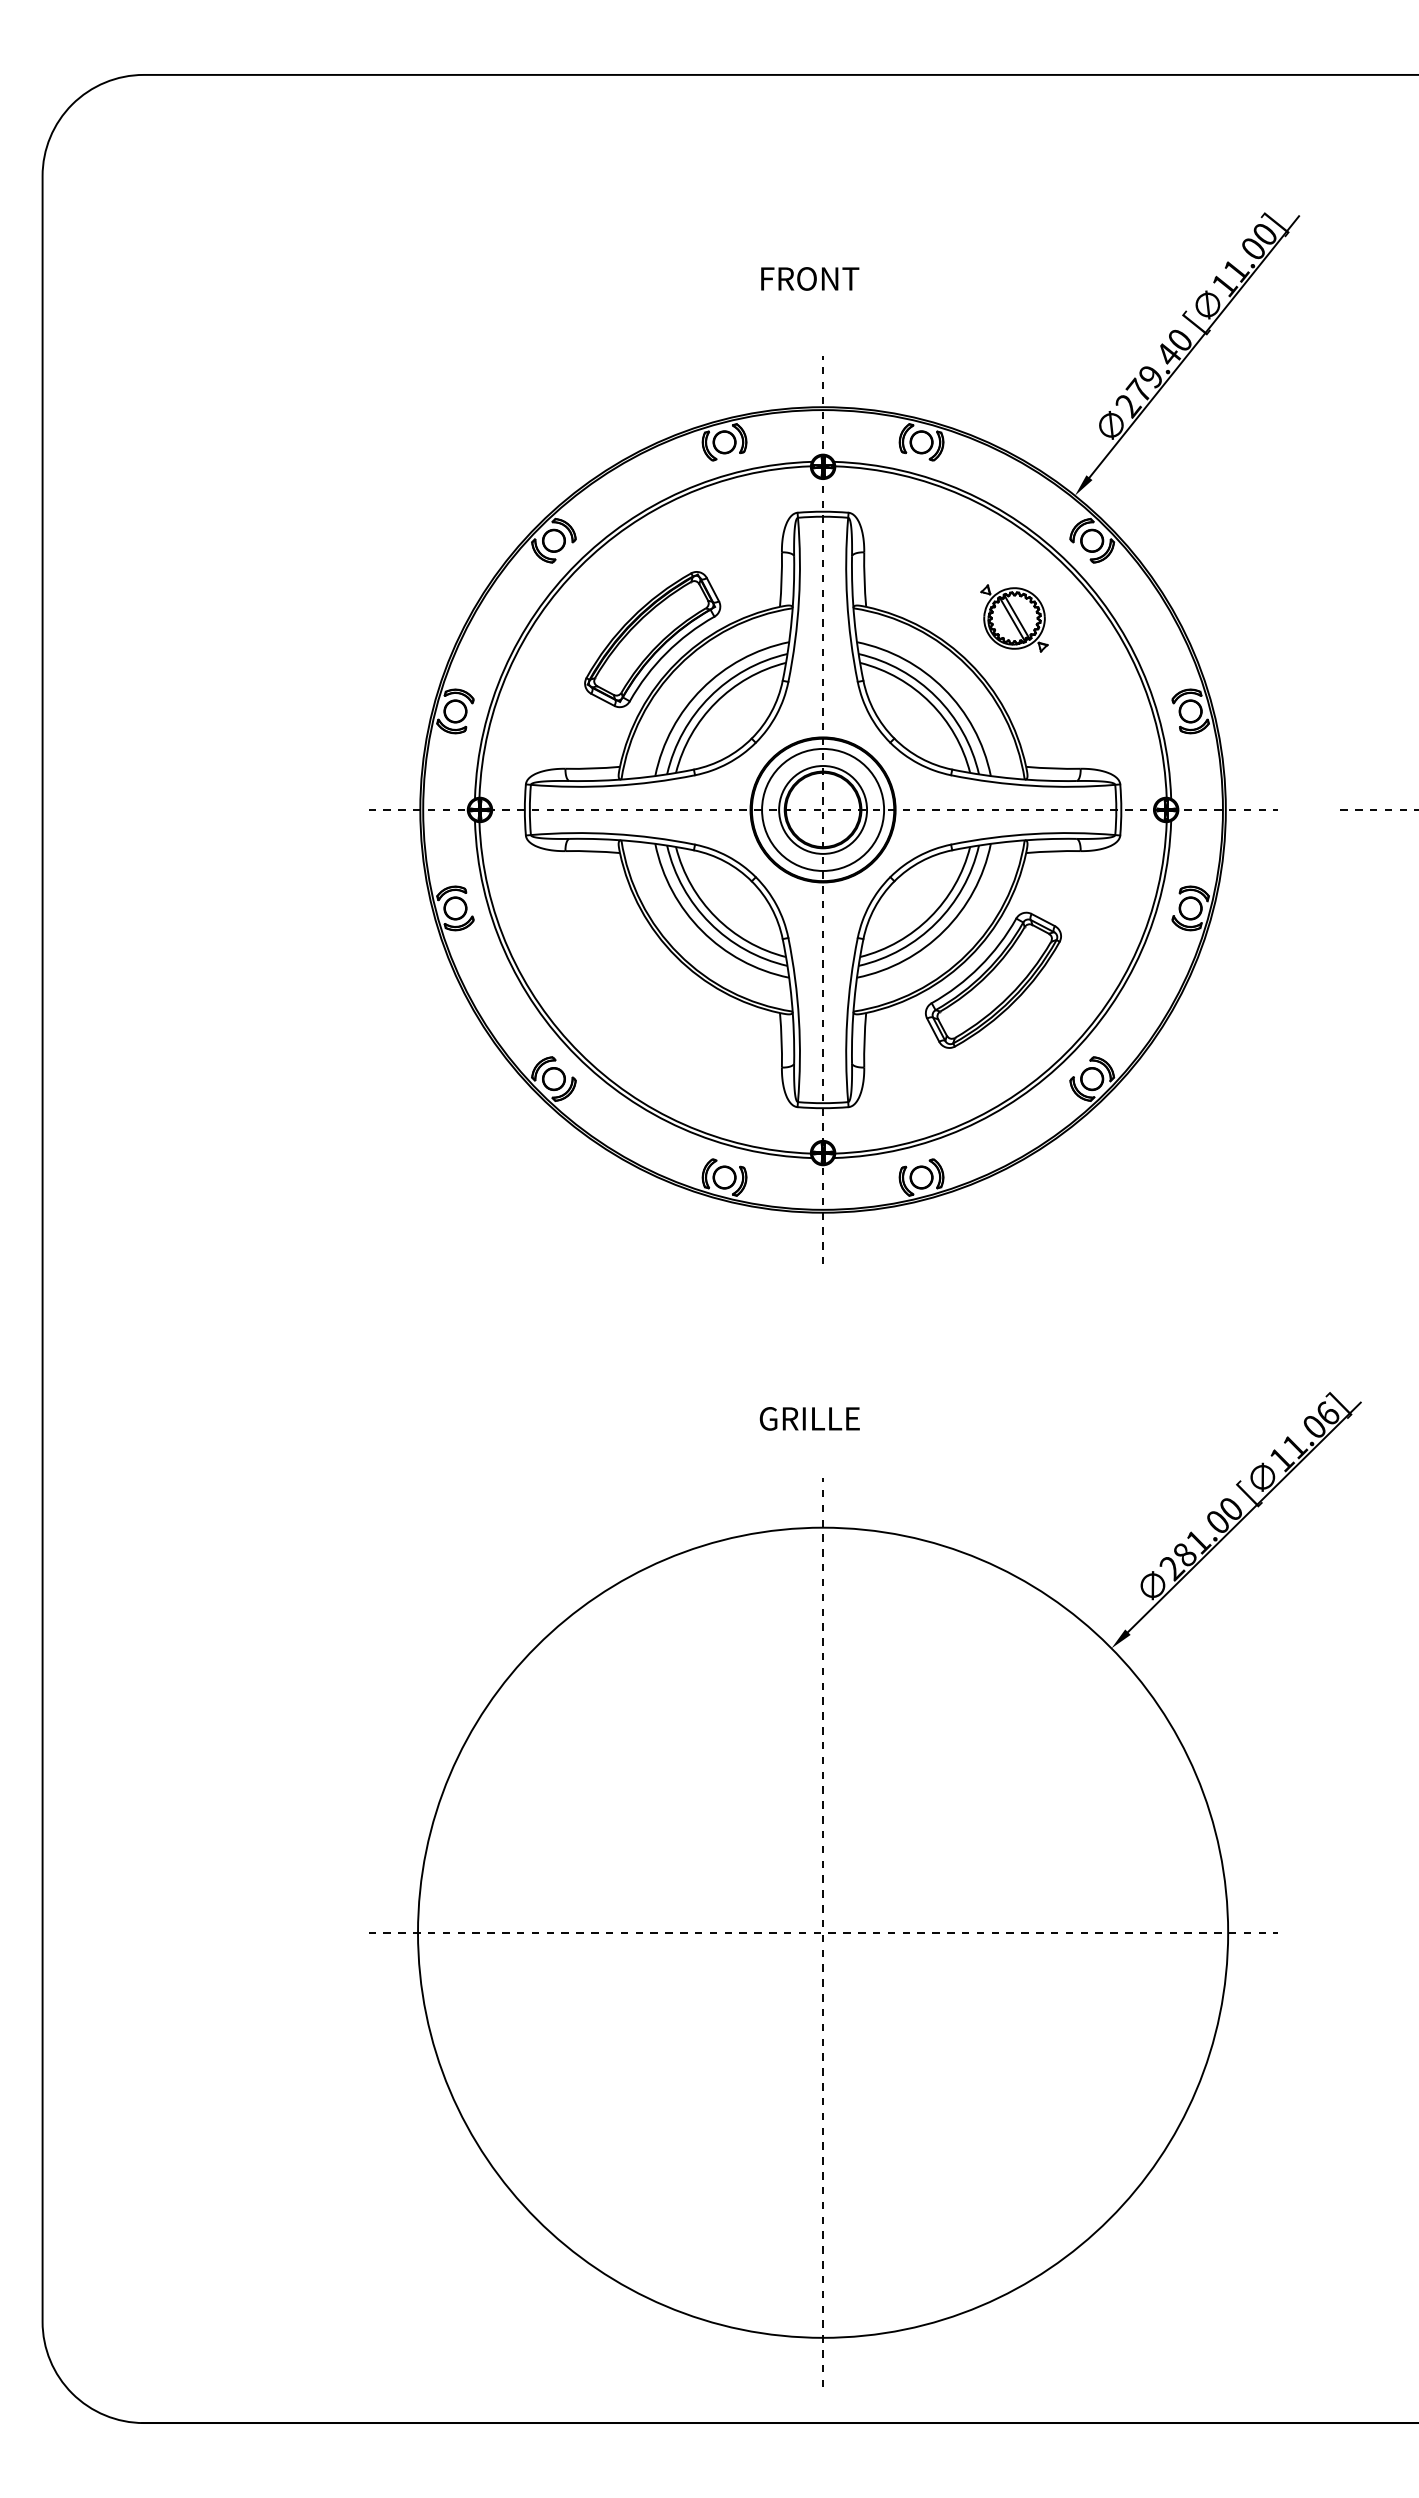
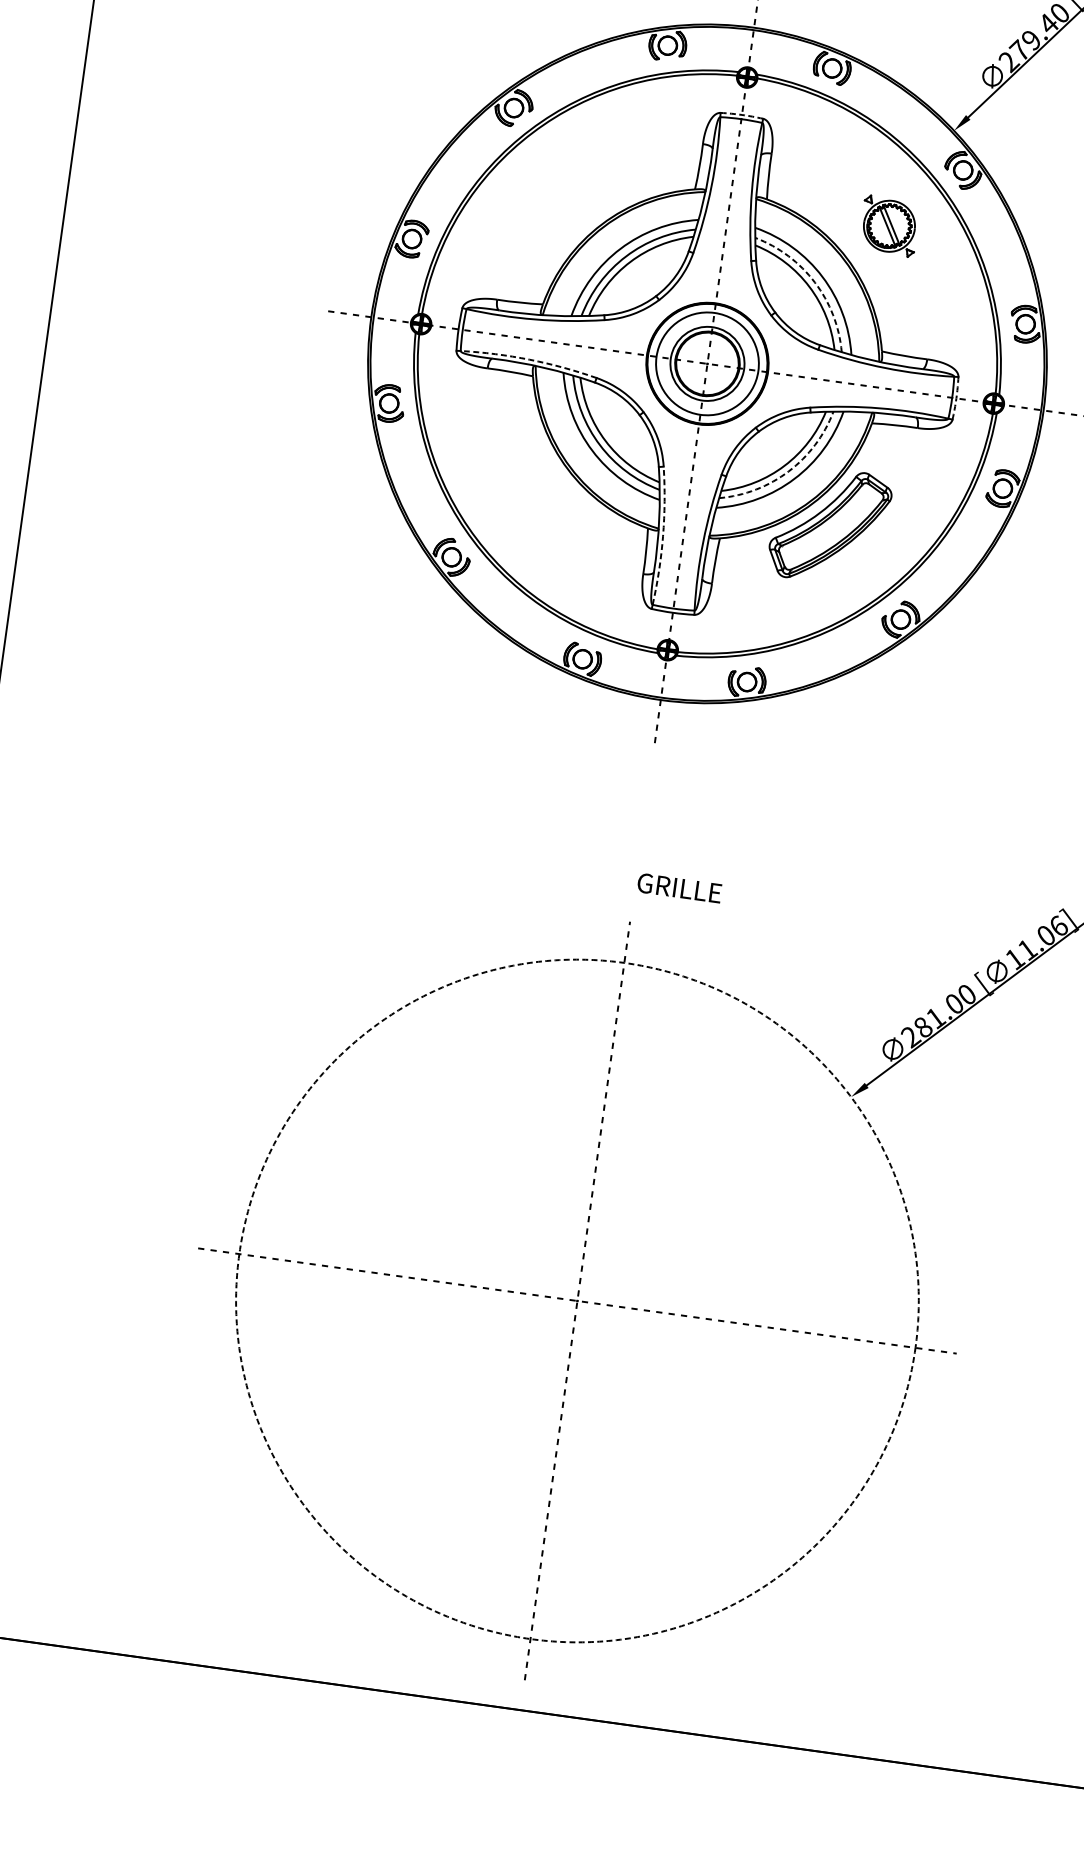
arc: (823, 511) -> (742, 114), solid -> dashed
part: (652, 639) -> (584, 201), removed
arc: (936, 696) -> (815, 282), solid -> dashed
arc: (1121, 809) -> (956, 398), solid -> dashed
arc: (613, 834) -> (529, 360), solid -> dashed
arc: (936, 923) -> (788, 471), solid -> dashed
arc: (798, 1019) -> (662, 535), solid -> dashed
text: (809, 1418) -> (679, 887), moved
circle: (823, 1932) -> (577, 1300), solid -> dashed

